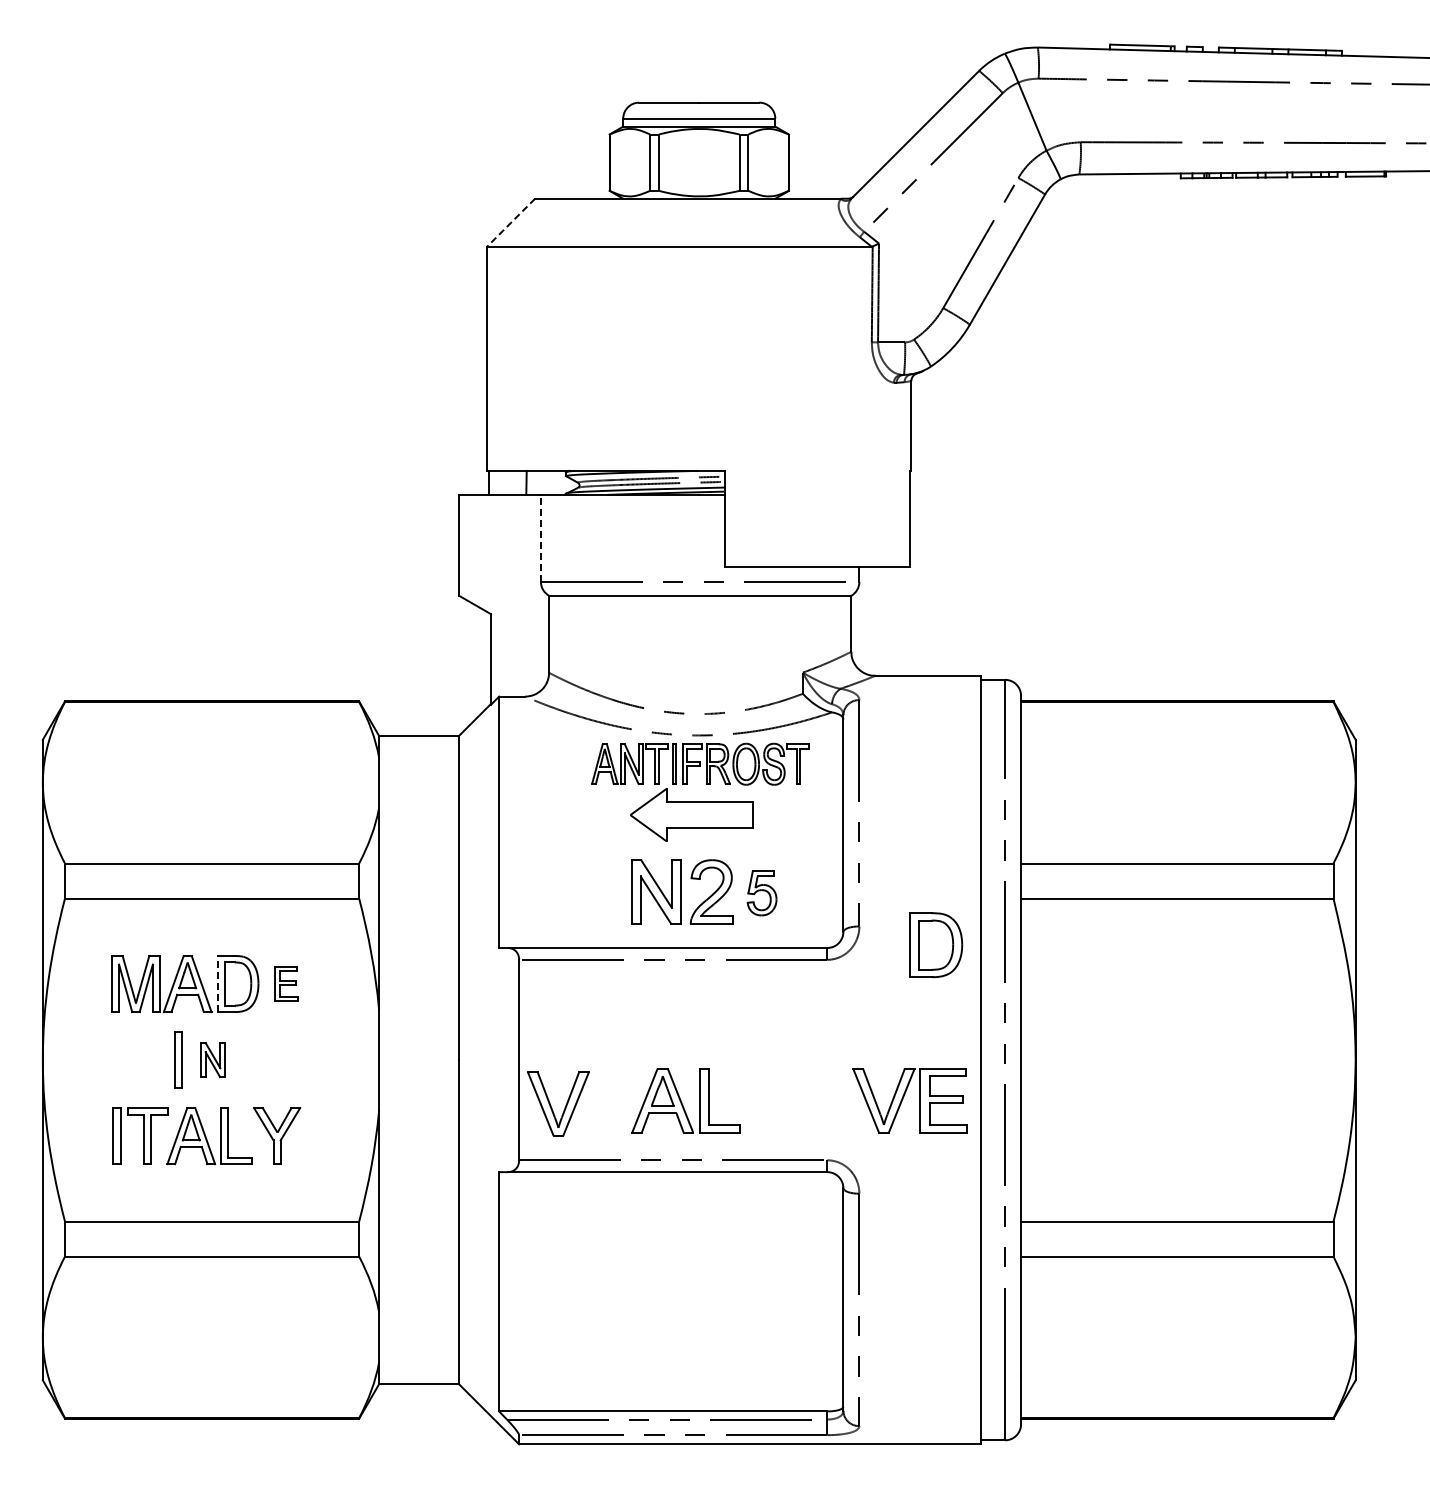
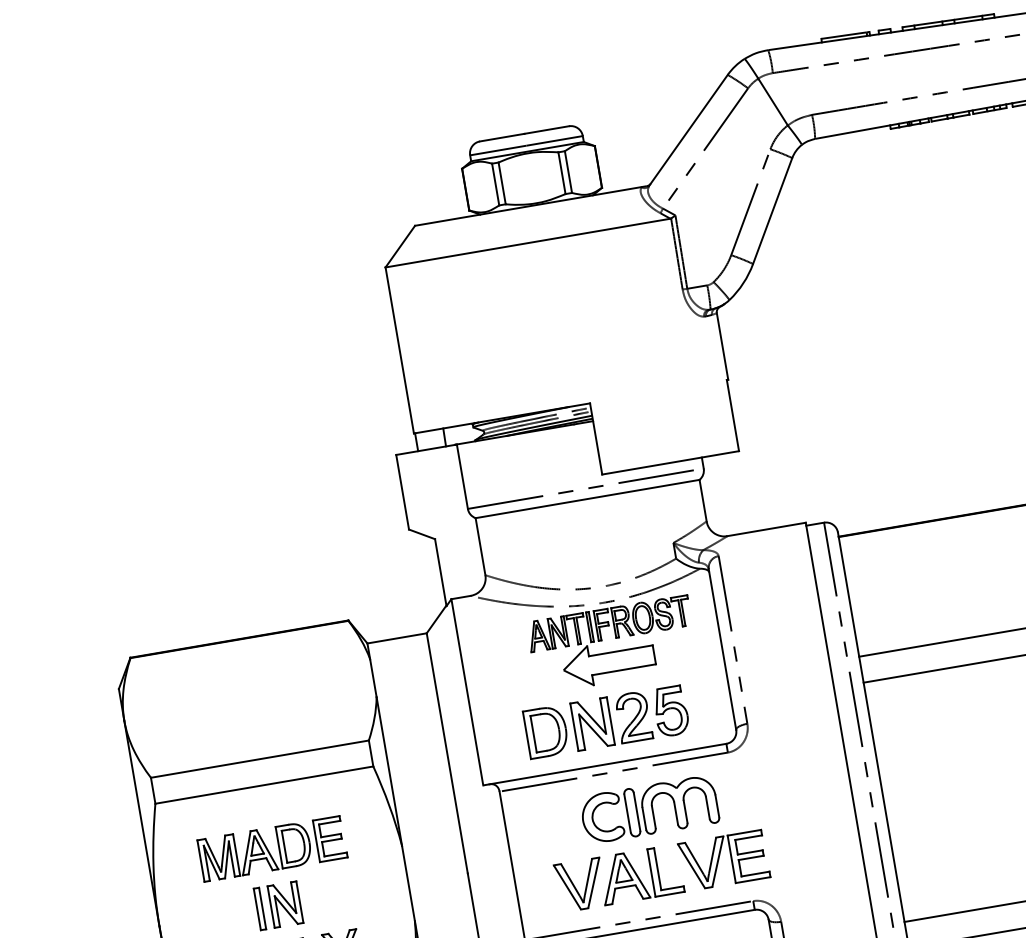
line: (511, 222) -> (400, 246), dashed -> solid
line: (540, 537) -> (461, 476), dashed -> solid
part: (761, 892) -> (670, 711), size x1.43
part: (936, 945) -> (546, 732), moved
line: (217, 983) -> (279, 847), dashed -> solid
part: (286, 983) -> (330, 838), size x1.67
part: (711, 1017) -> (649, 809), added
part: (212, 1060) -> (285, 905), size x1.67
part: (903, 1099) -> (719, 860), moved
part: (565, 1104) -> (585, 884), moved

